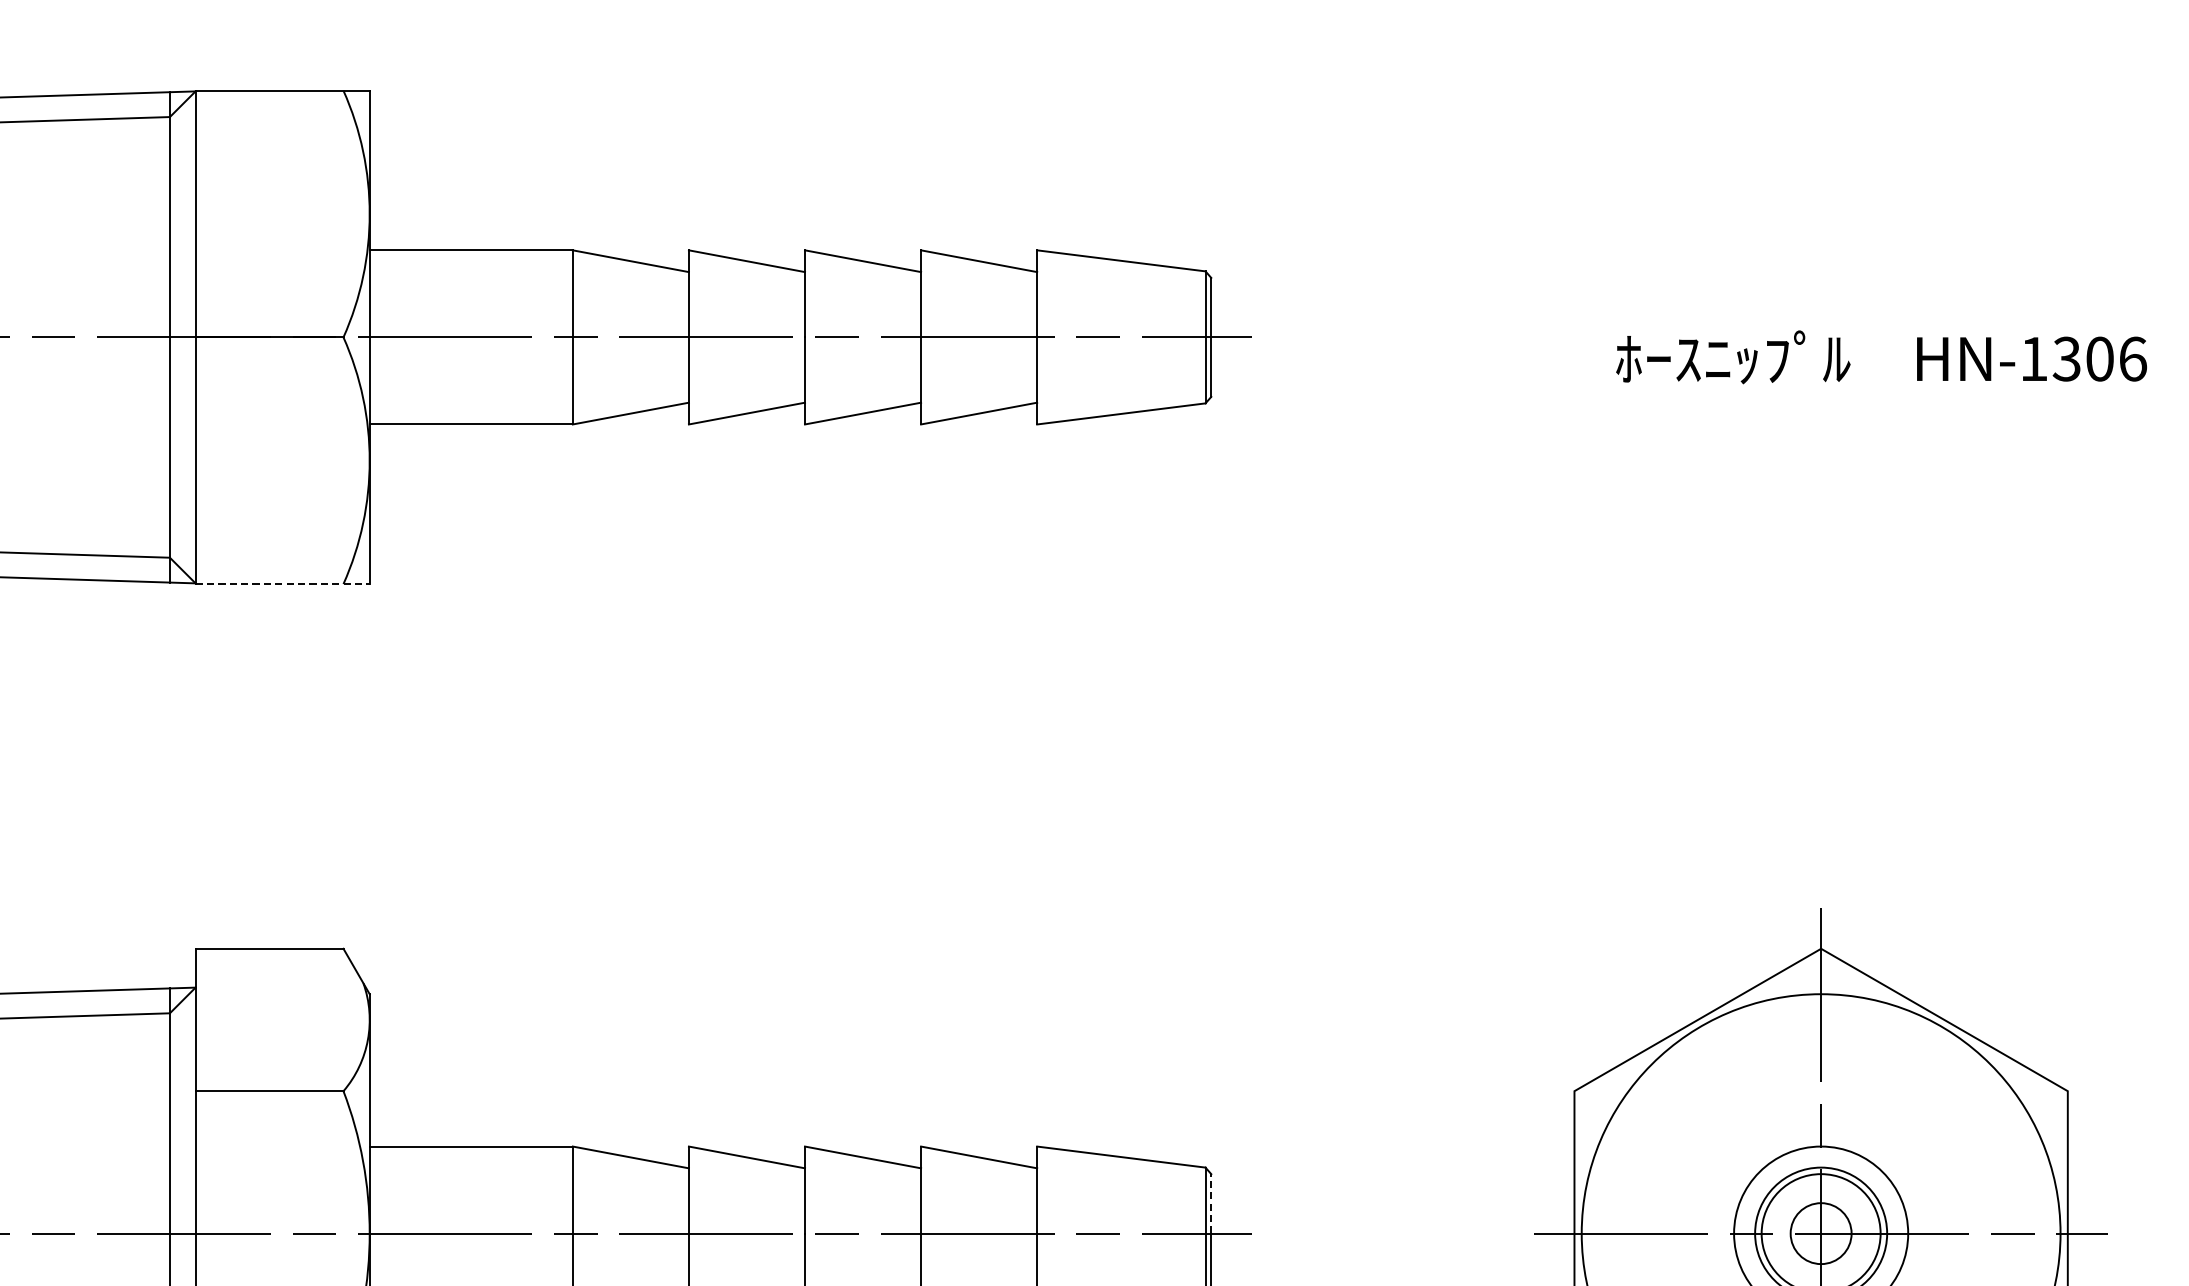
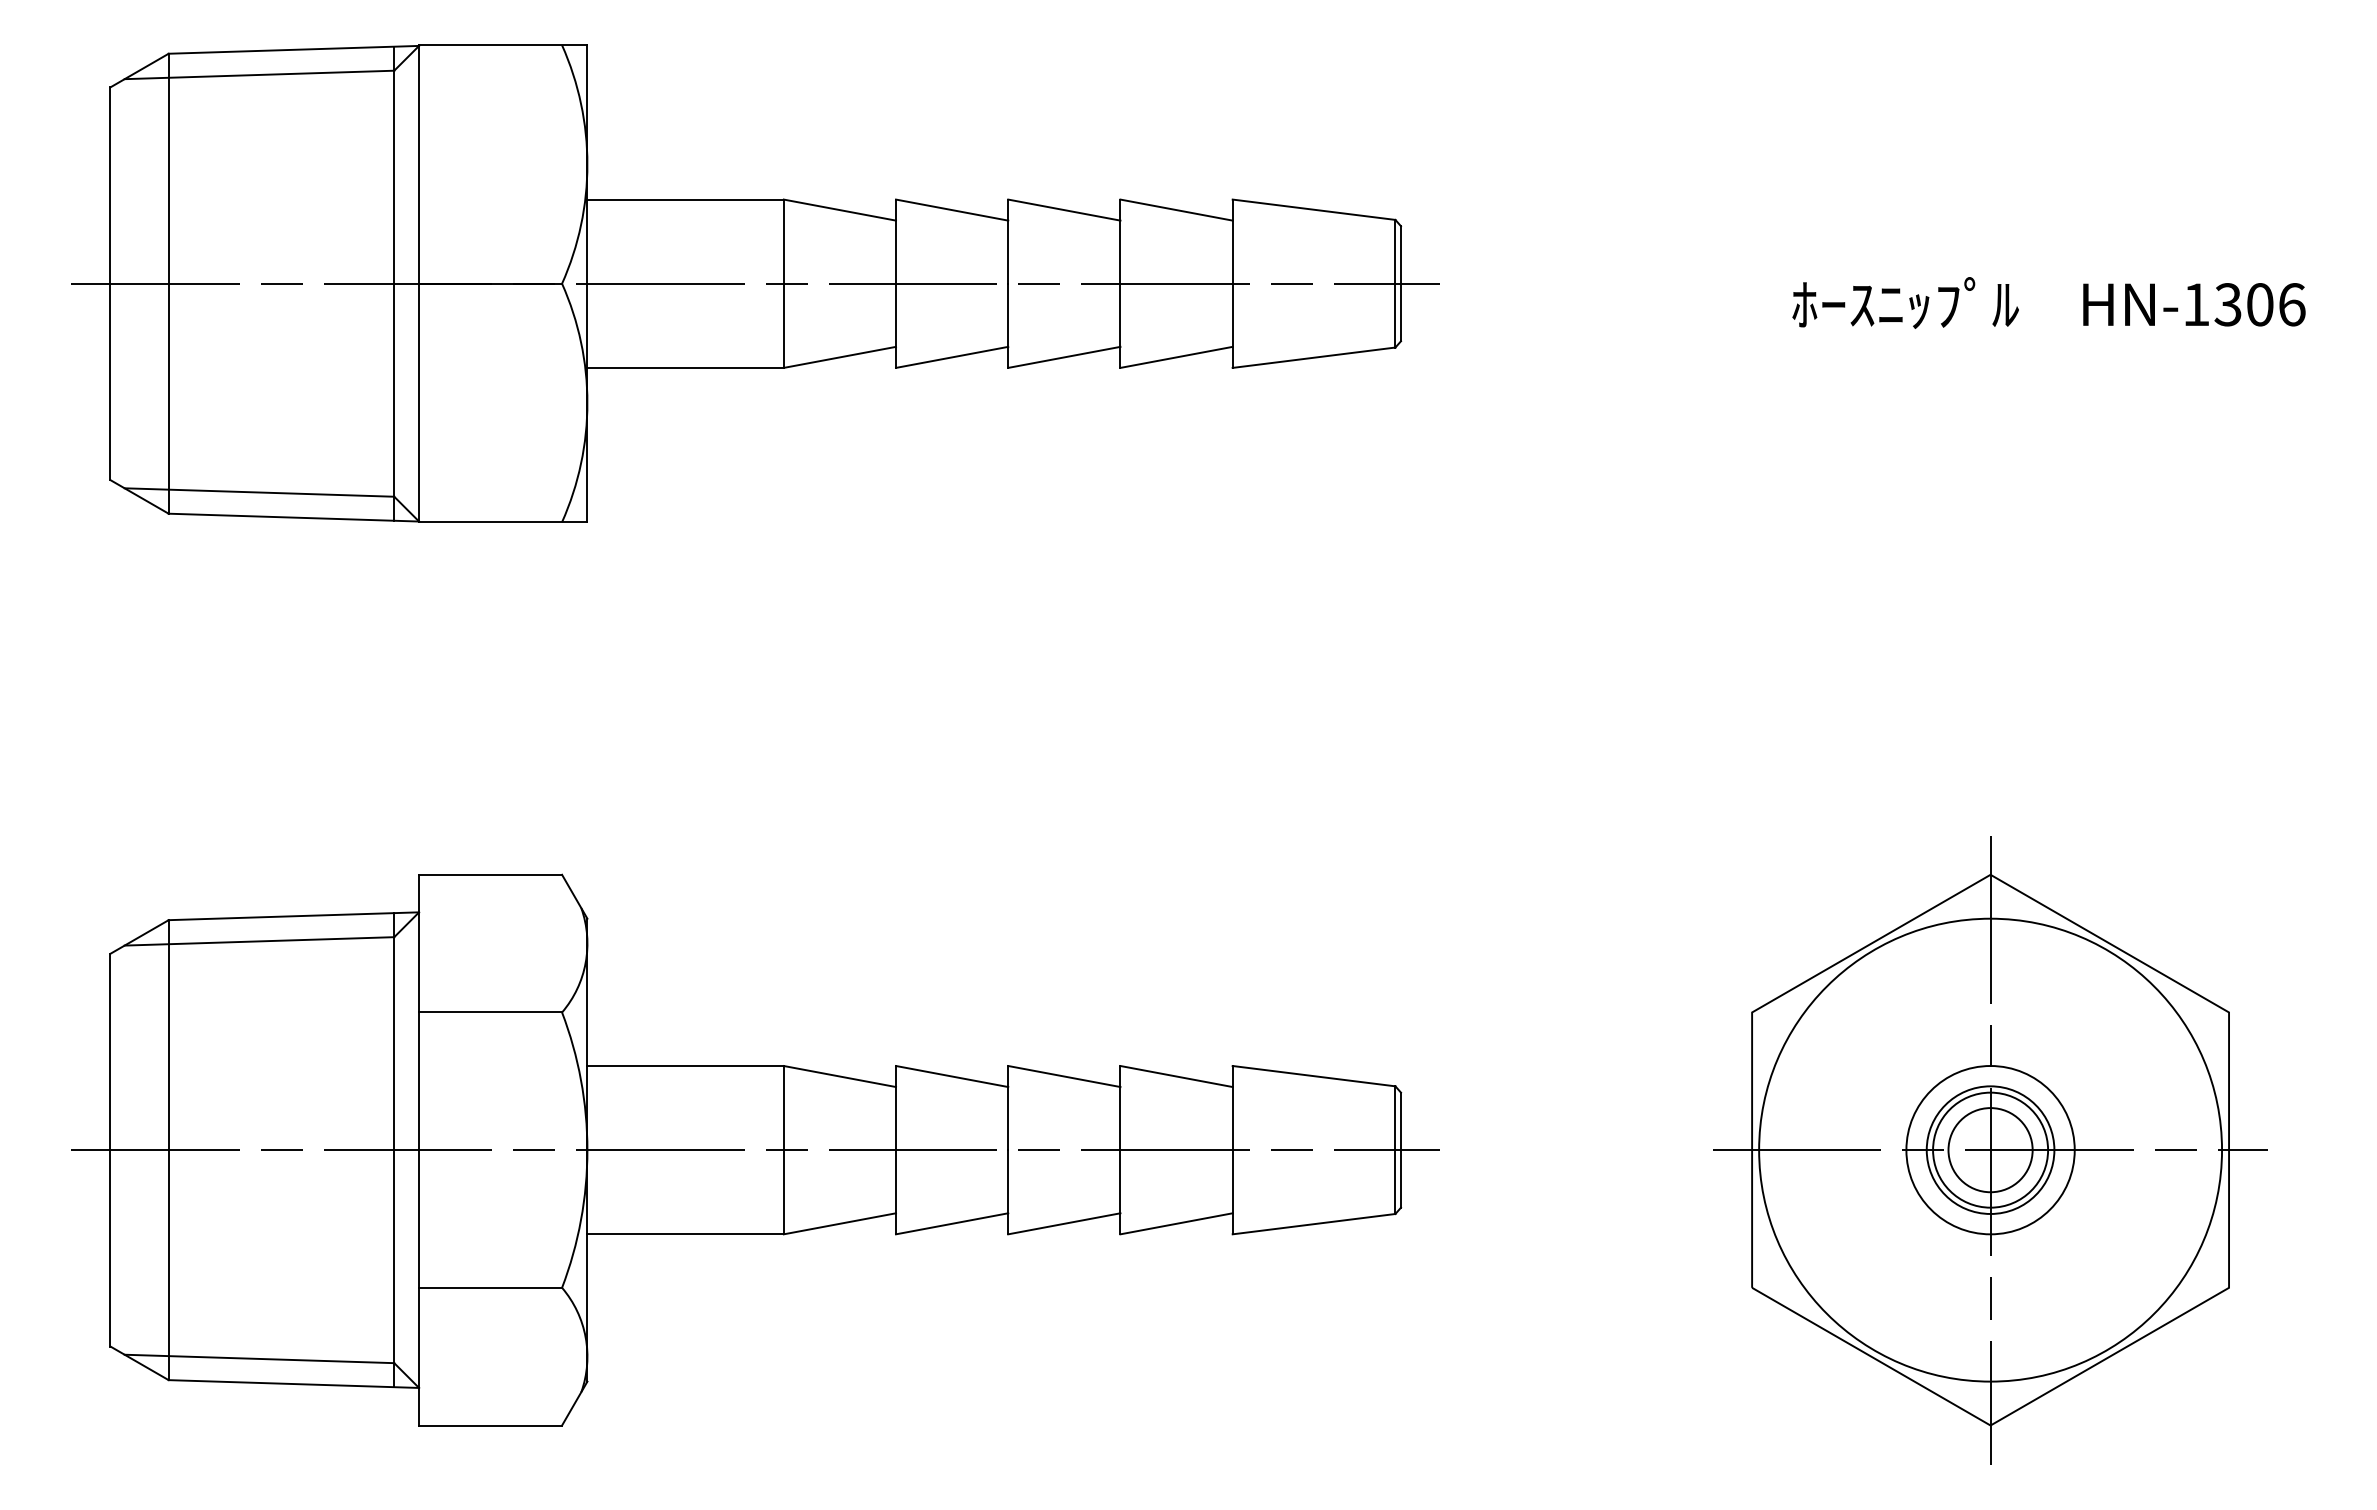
line: (282, 584) -> (503, 522), dashed -> solid
line: (1211, 1203) -> (1401, 1121), dashed -> solid
circle: (1821, 1233) -> (1990, 1150), size x1.43

